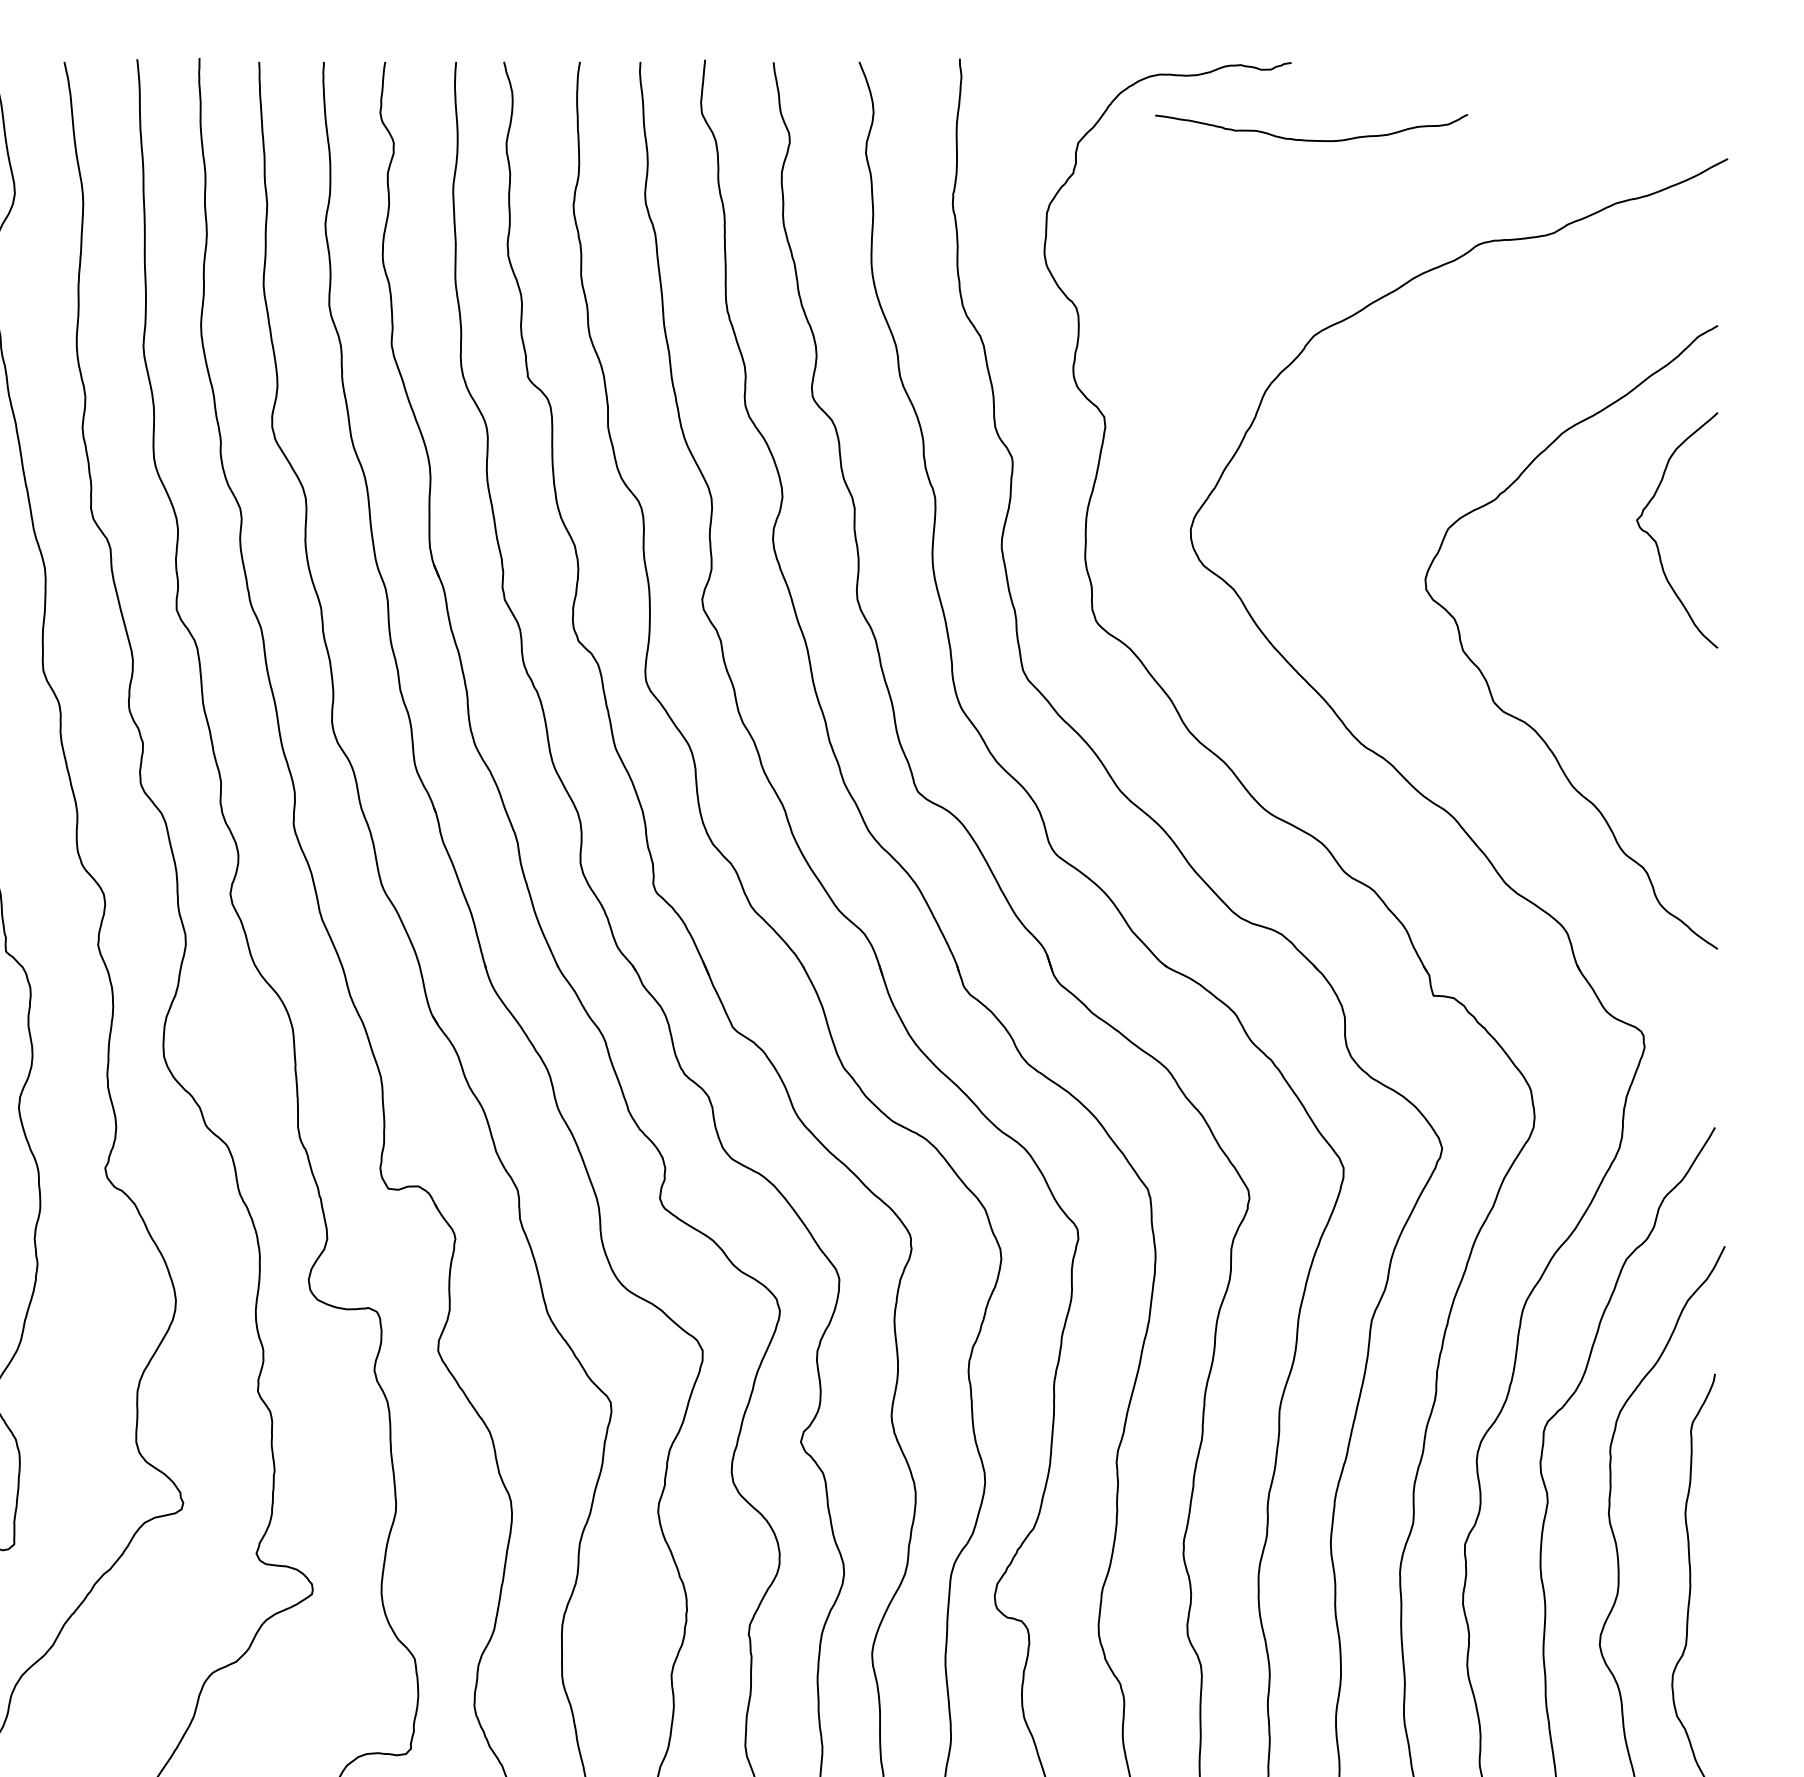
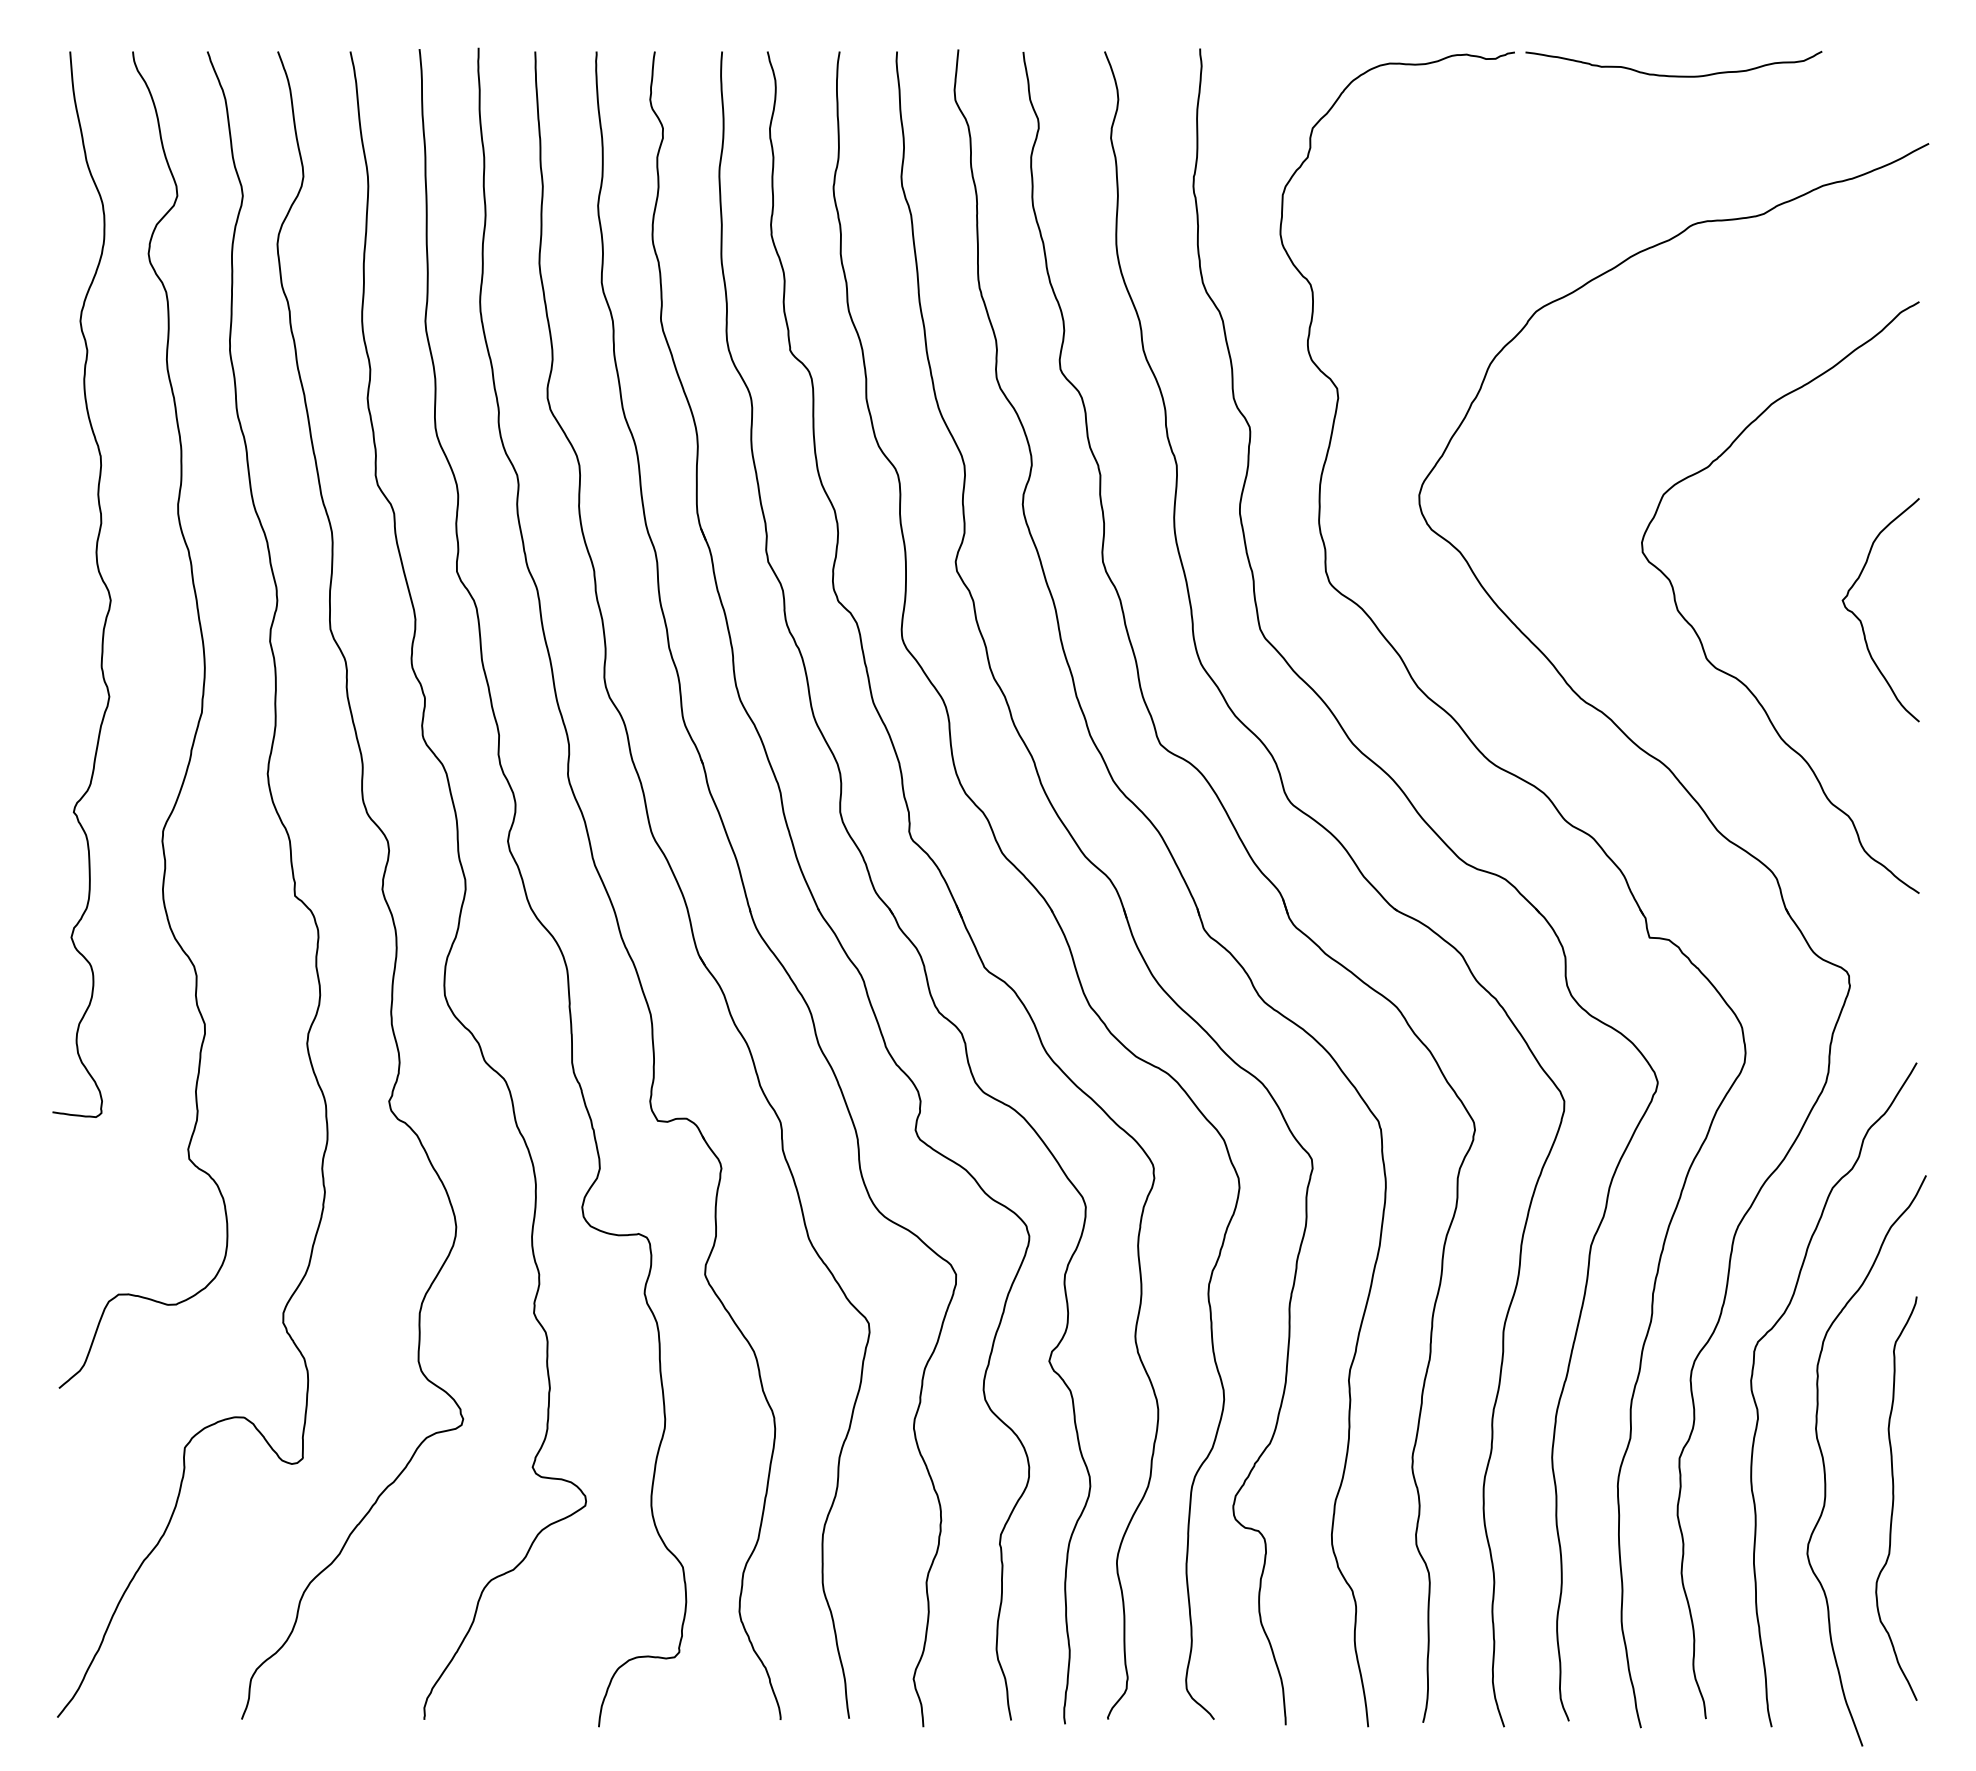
curve: (1311, 139) -> (1673, 75), moved
curve: (1656, 541) -> (1861, 620), moved

